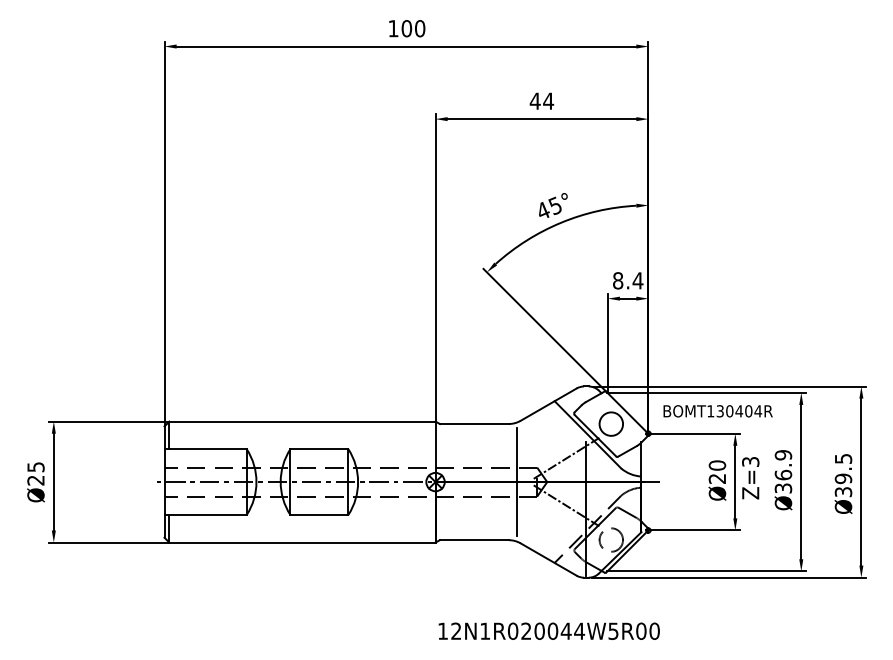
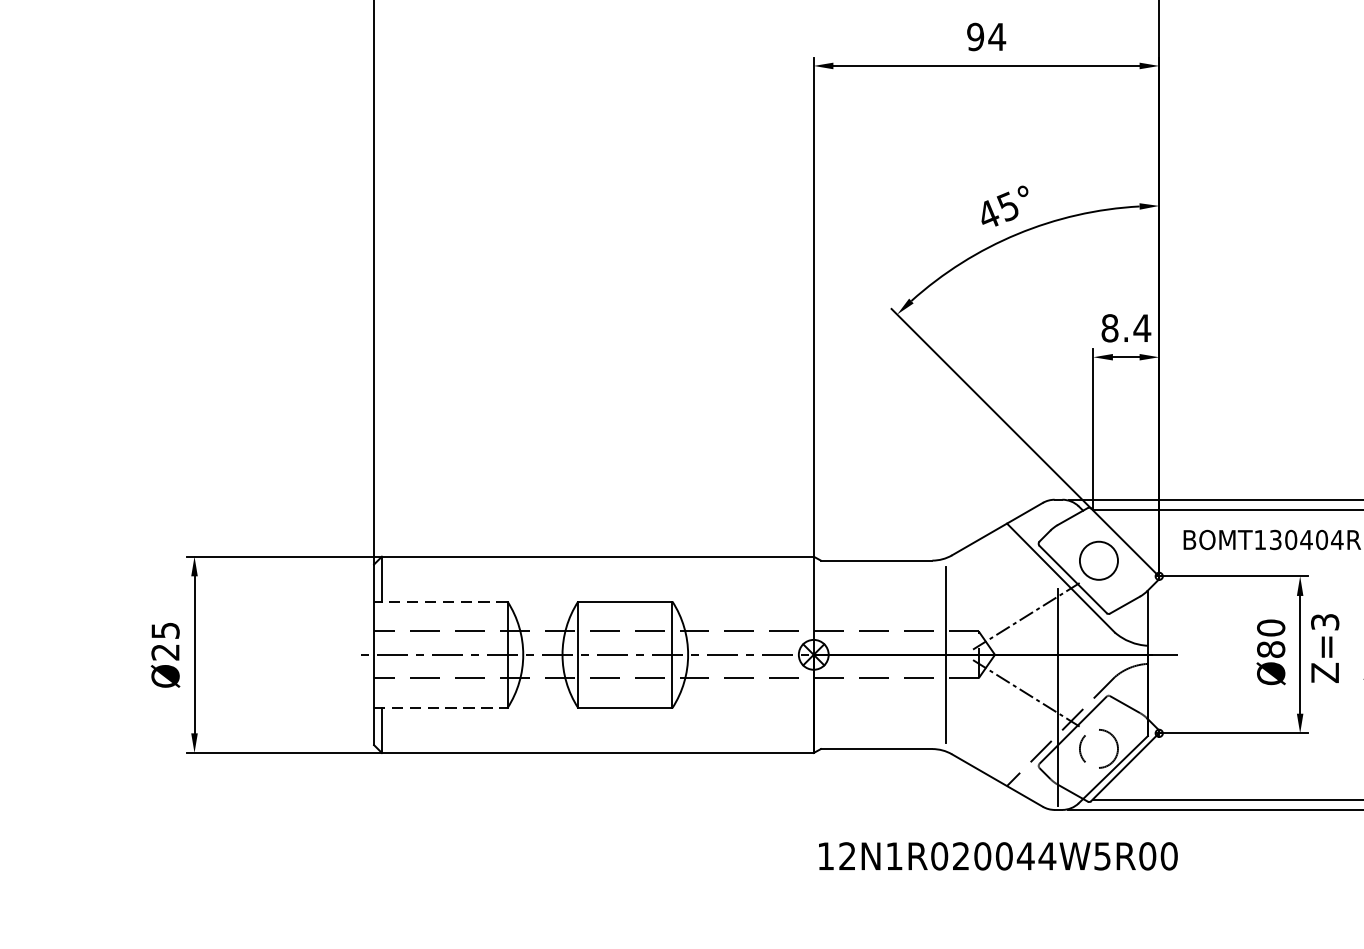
text: (534, 100) -> (974, 35), 44 -> 94
line: (205, 449) -> (440, 601), solid -> dashed
text: (717, 478) -> (1271, 649), Ø20 -> Ø80
line: (206, 514) -> (442, 707), solid -> dashed
text: (548, 630) -> (997, 855), moved

